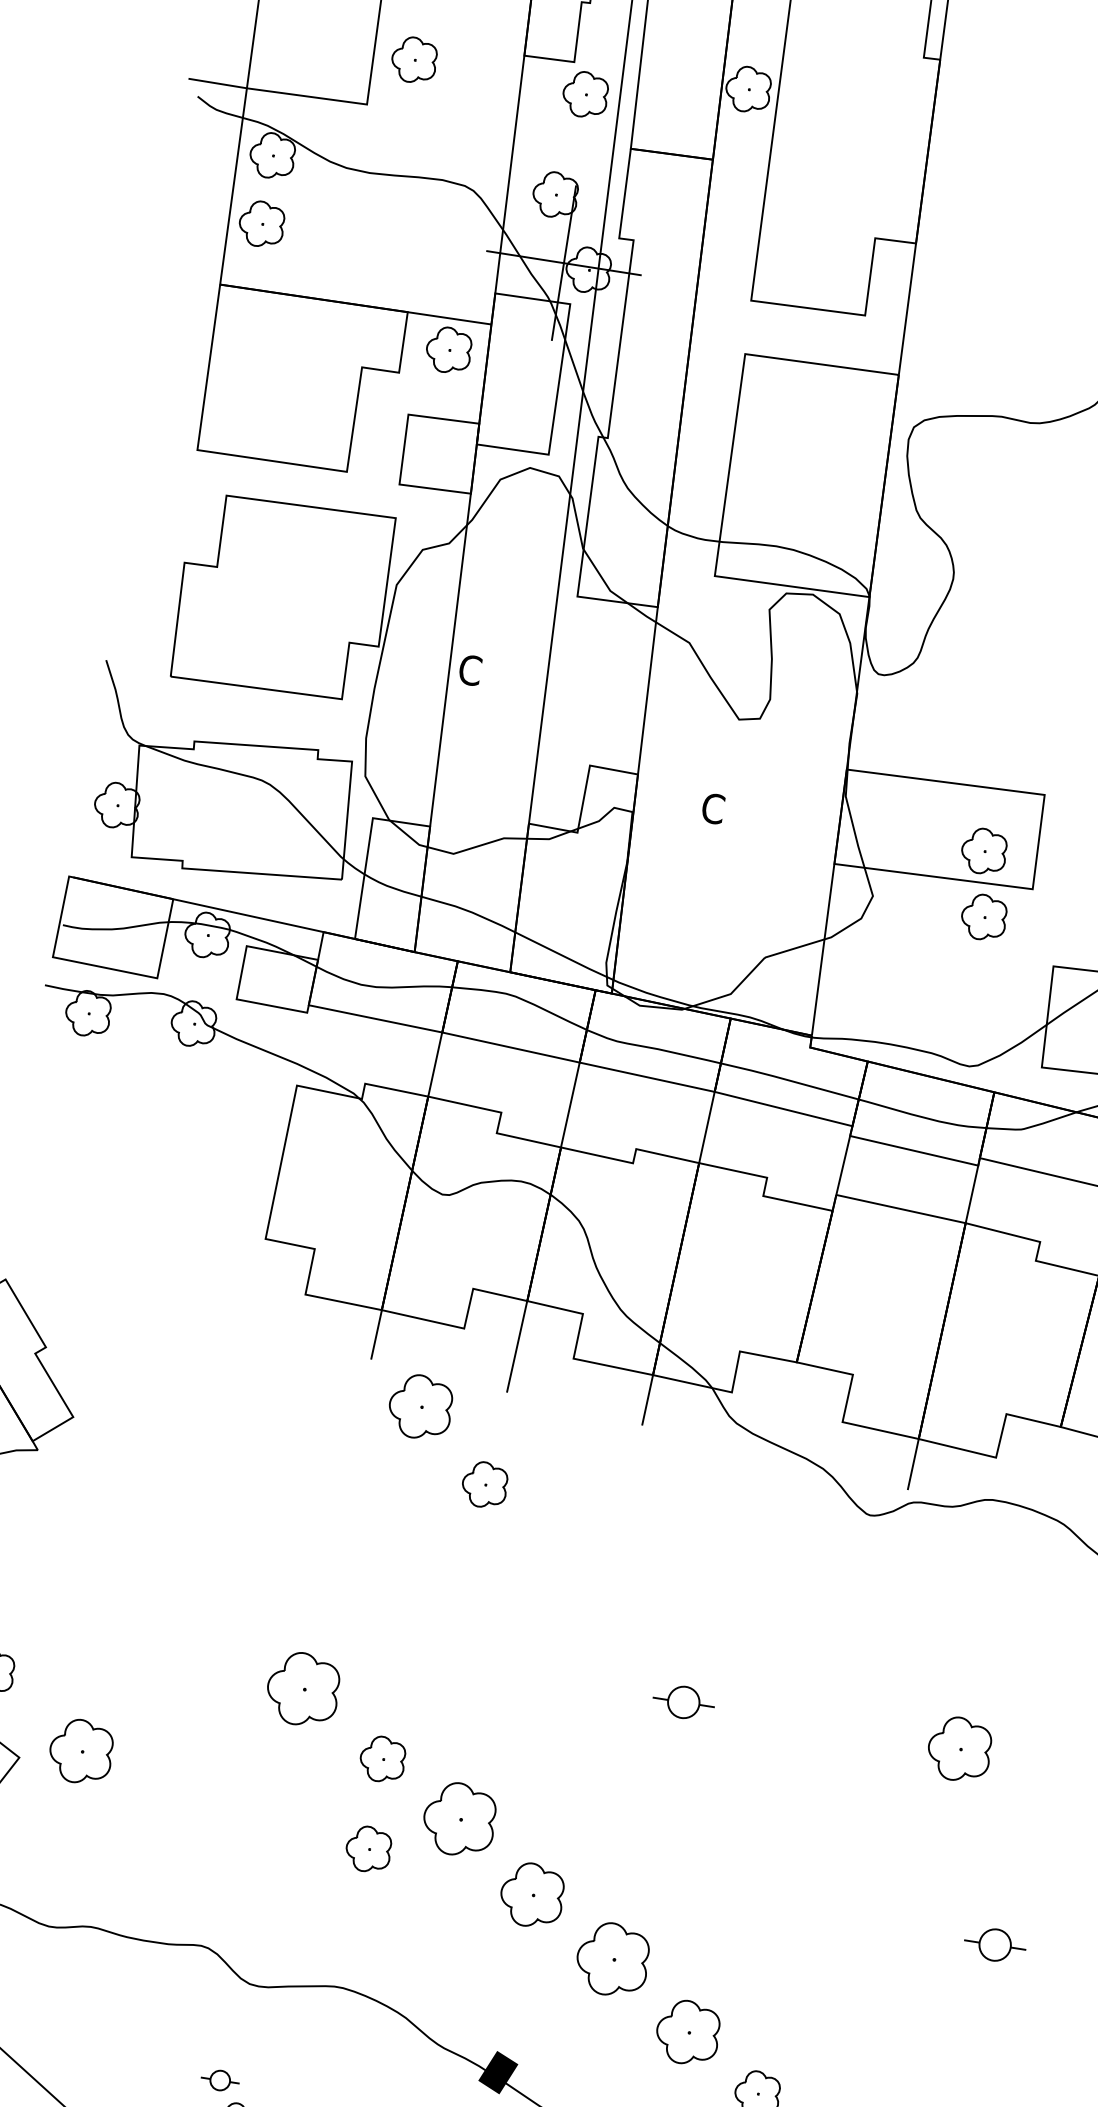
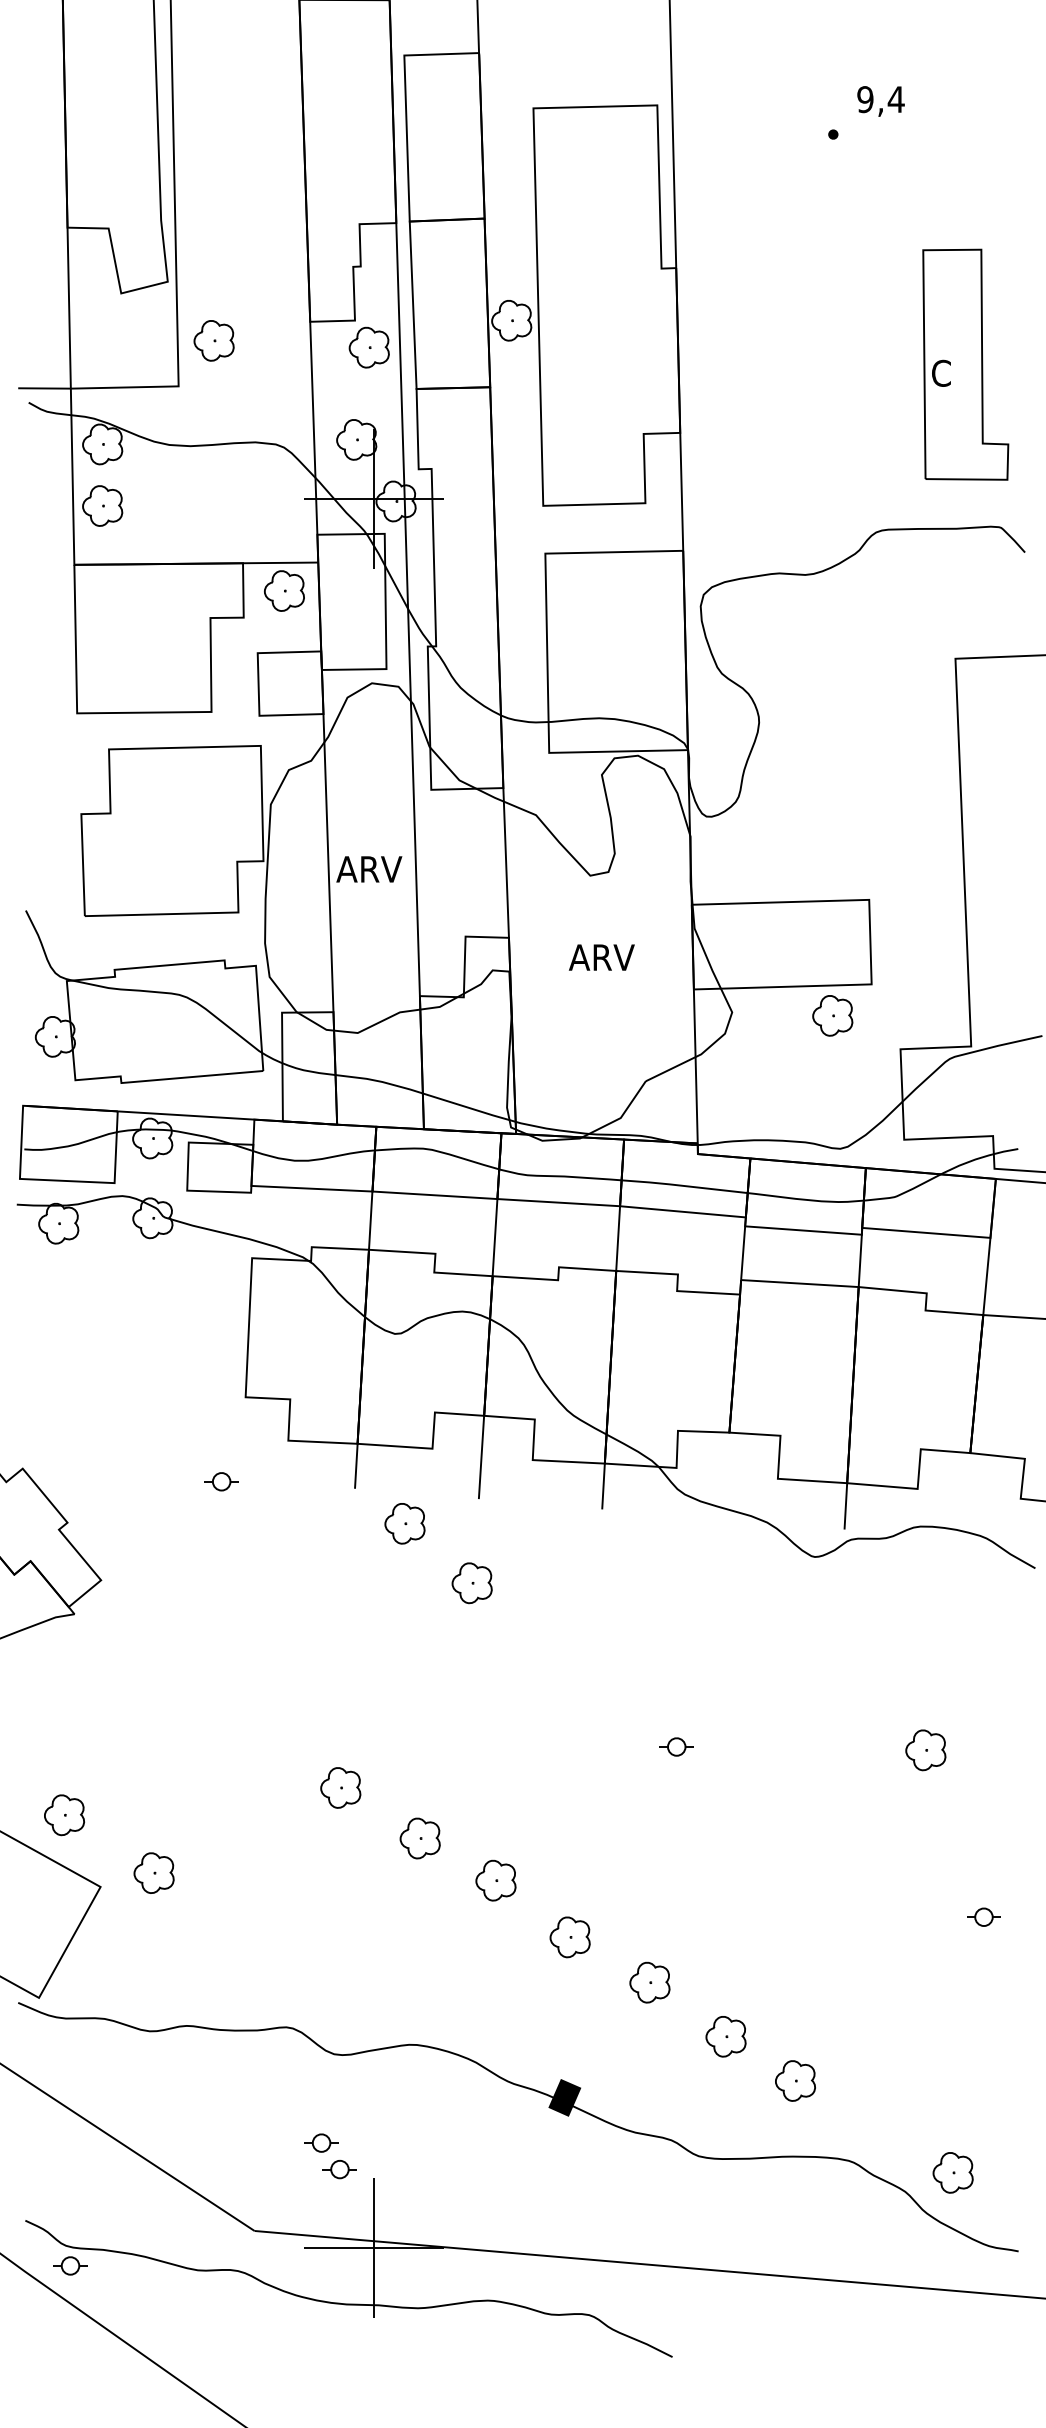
text: (495, 673) -> (369, 868), C -> ARV
text: (737, 812) -> (601, 957), C -> ARV
part: (983, 851) -> (823, 957), removed
part: (224, 1328) -> (221, 1481), added
part: (420, 1406) -> (404, 1523), size x0.71
part: (303, 1688) -> (340, 1787), size x0.62
part: (683, 1701) -> (676, 1746), size x0.62
part: (959, 1749) -> (925, 1750), size x0.71
part: (80, 1750) -> (153, 1872), size x0.71
part: (459, 1819) -> (495, 1880), size x0.62
part: (367, 1849) -> (419, 1919), removed
part: (531, 1895) -> (569, 1937), size x0.71
part: (994, 1943) -> (983, 1916), size x0.62
part: (612, 1959) -> (649, 1982), size x0.62
part: (687, 2032) -> (725, 2036), size x0.71

